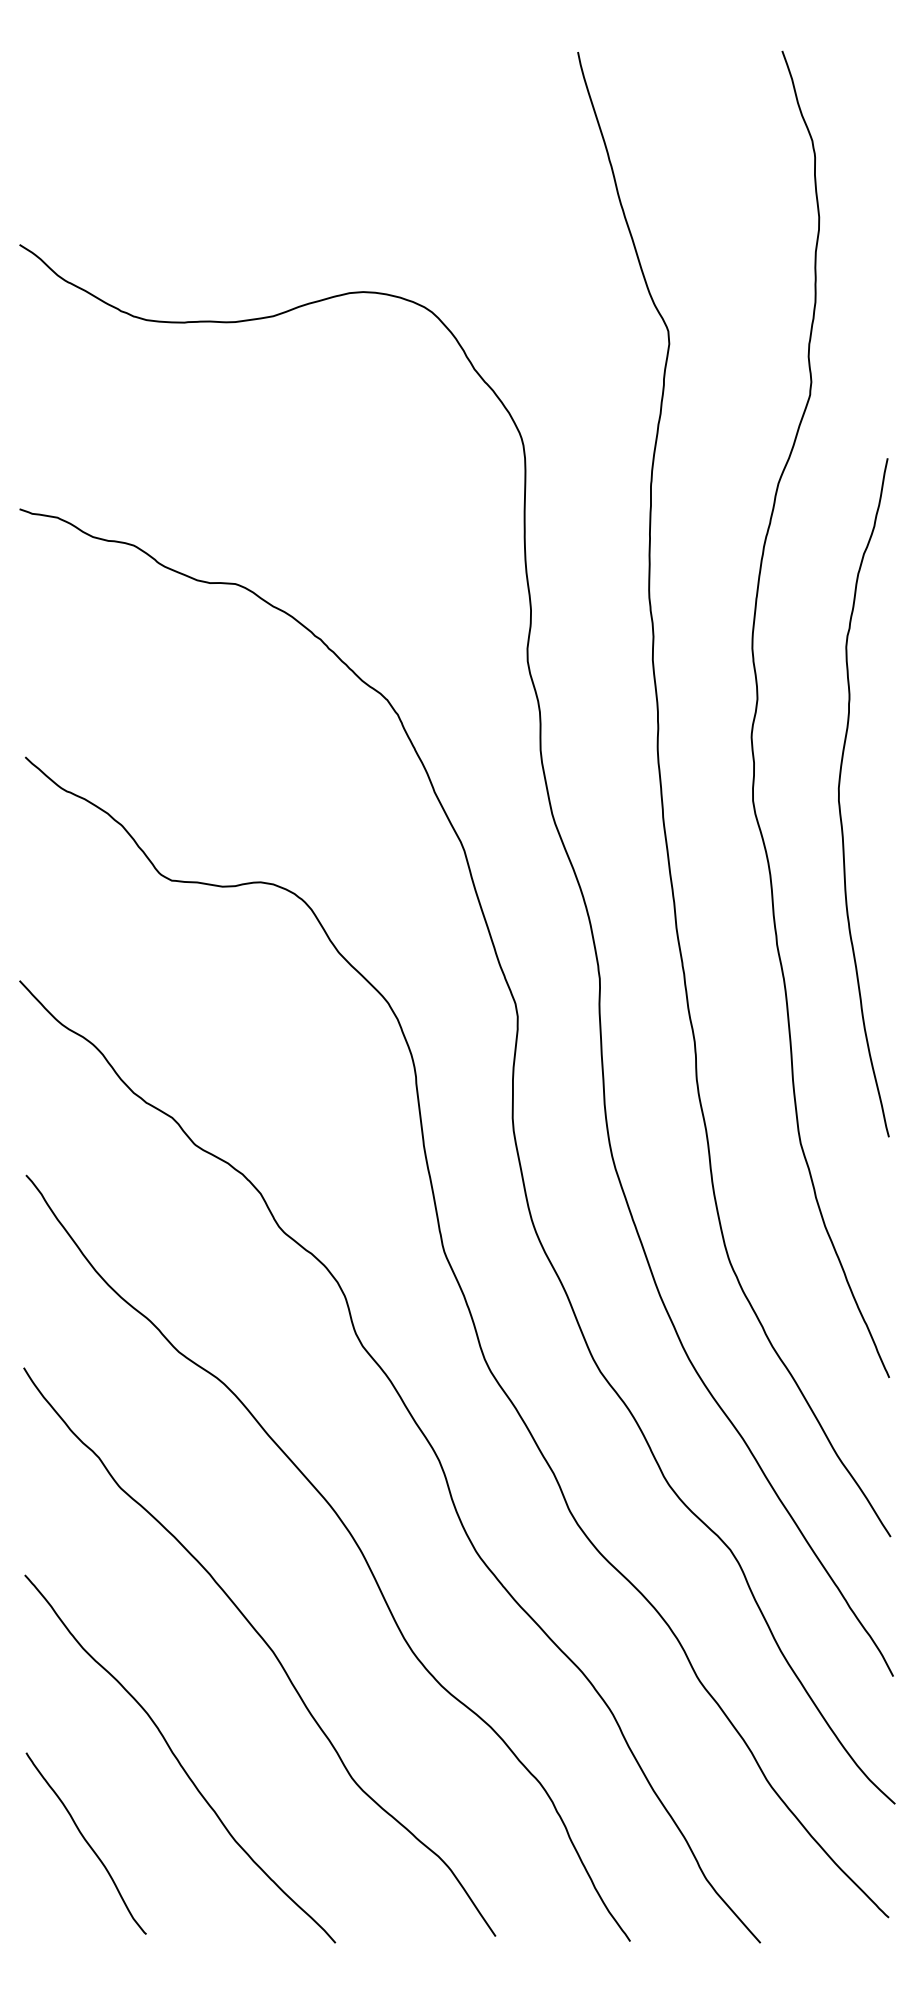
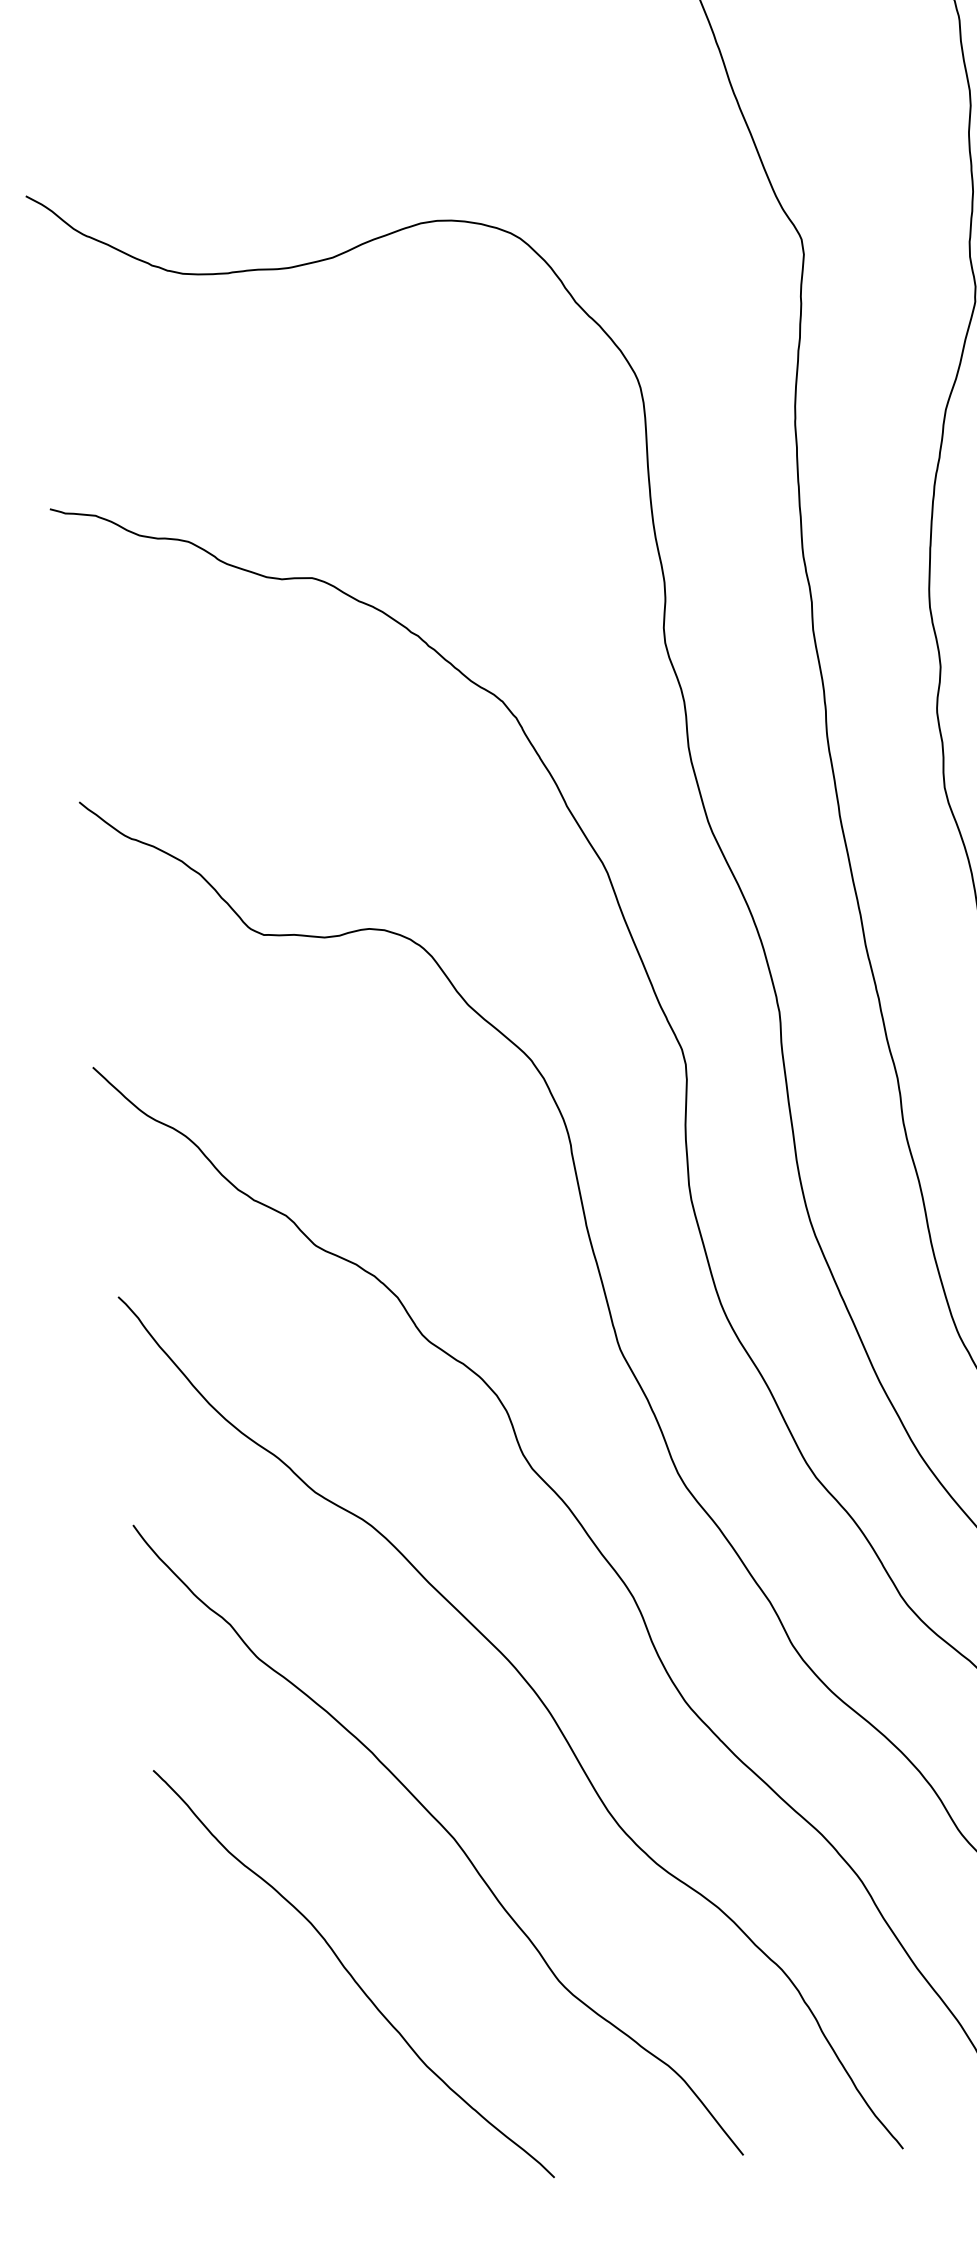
curve: (86, 1843) -> (250, 2082), removed

